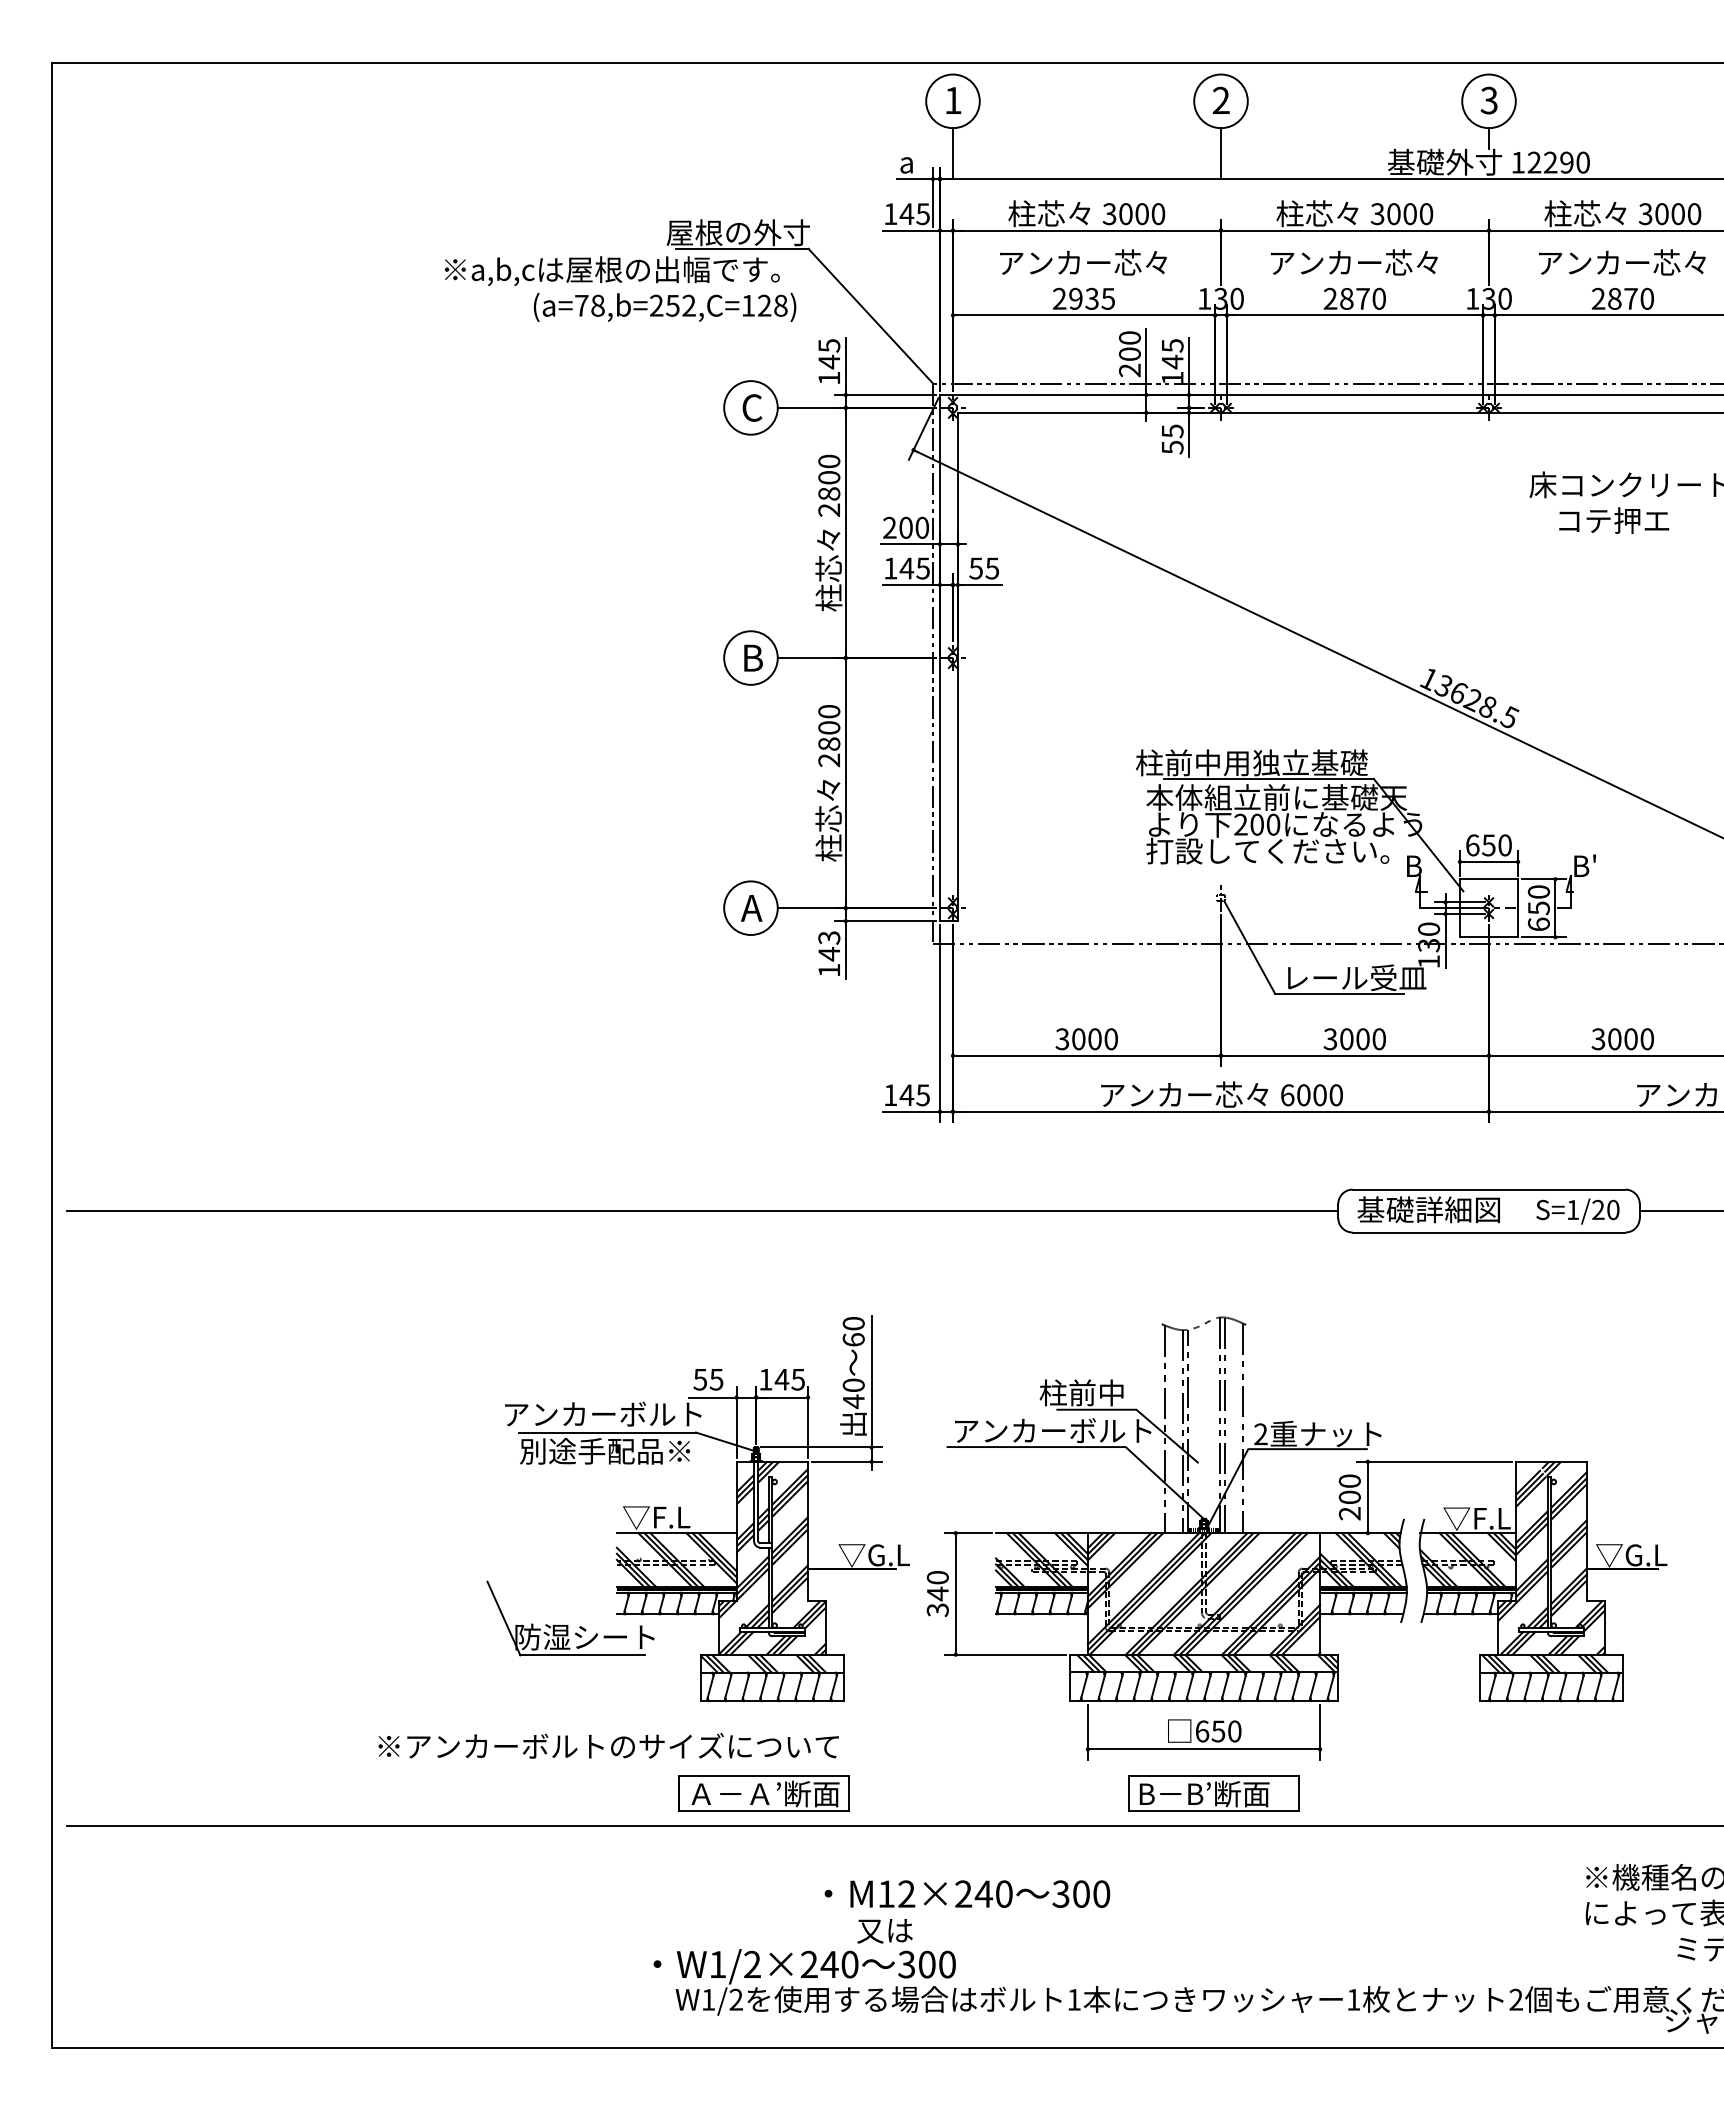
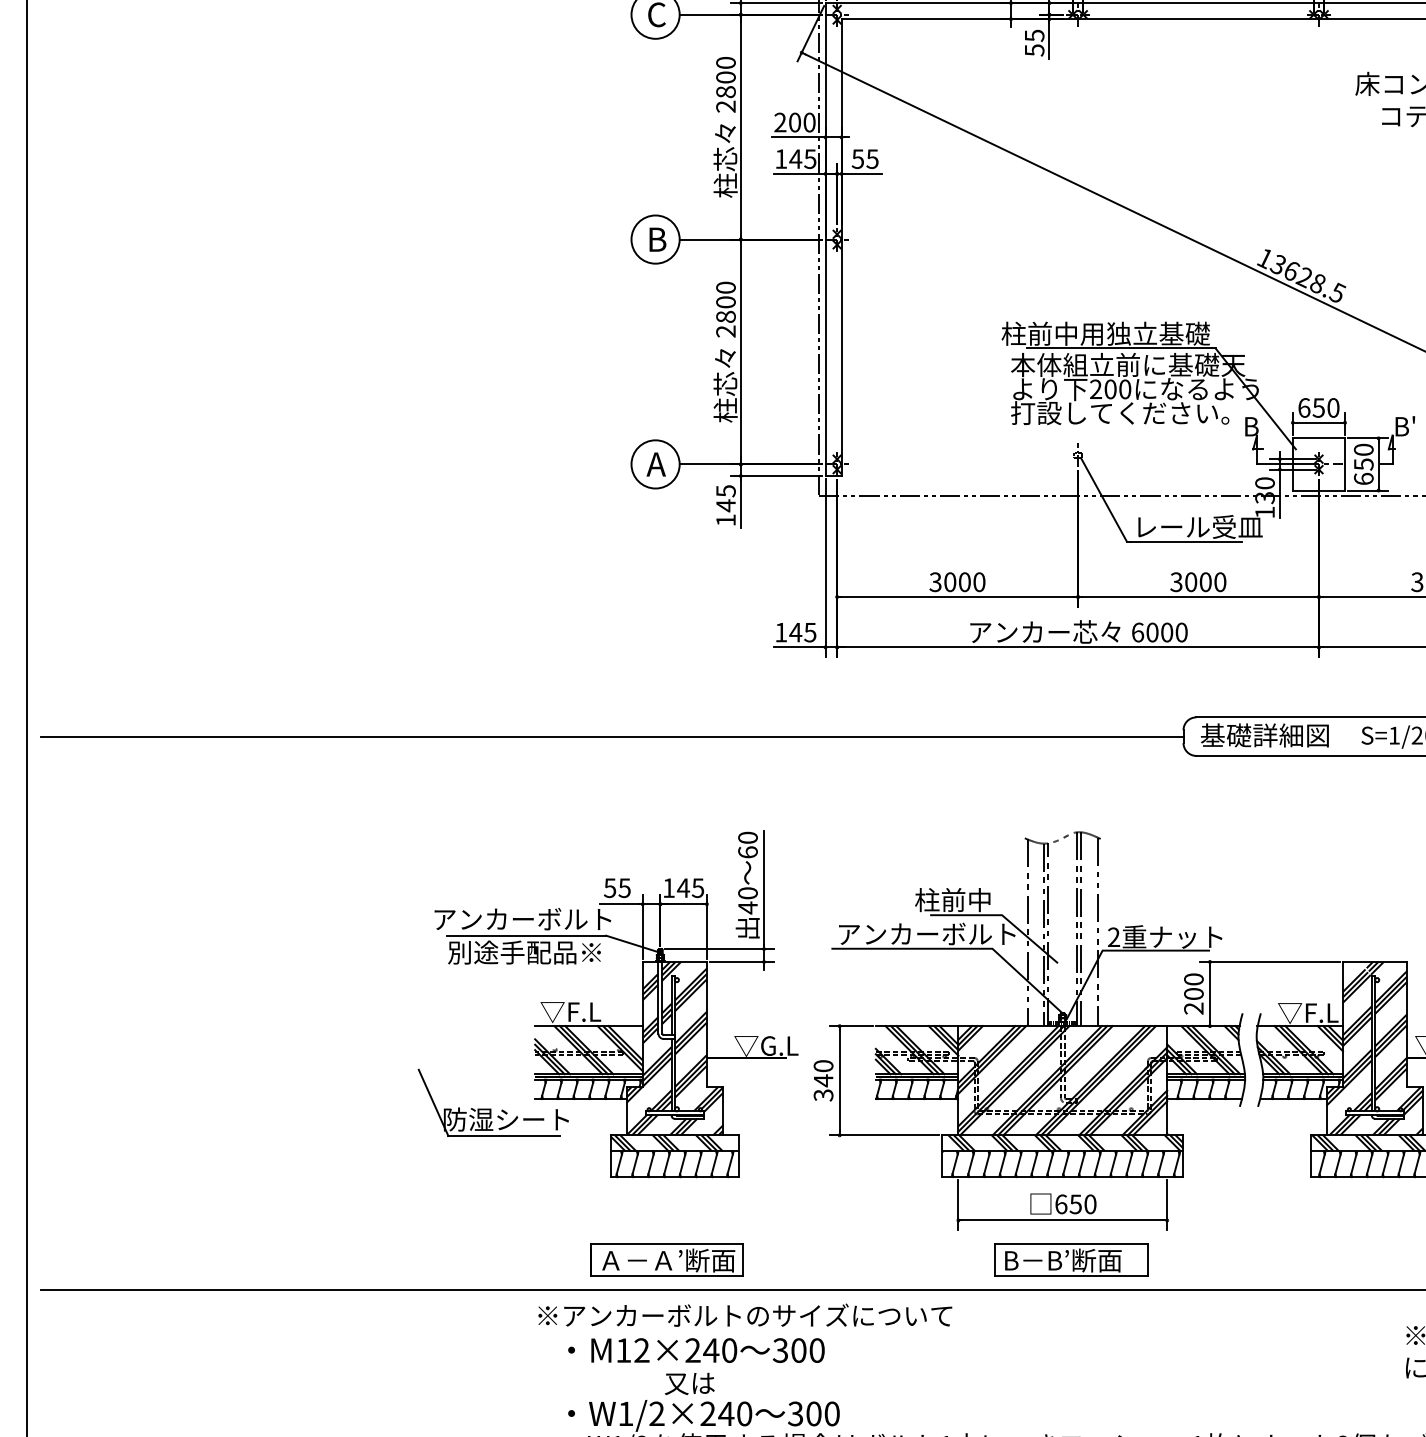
text: (828, 937) -> (725, 490), 143 -> 145
text: (608, 1745) -> (745, 1314), moved
text: (967, 1893) -> (696, 1350), moved
text: (884, 1931) -> (689, 1384), moved

